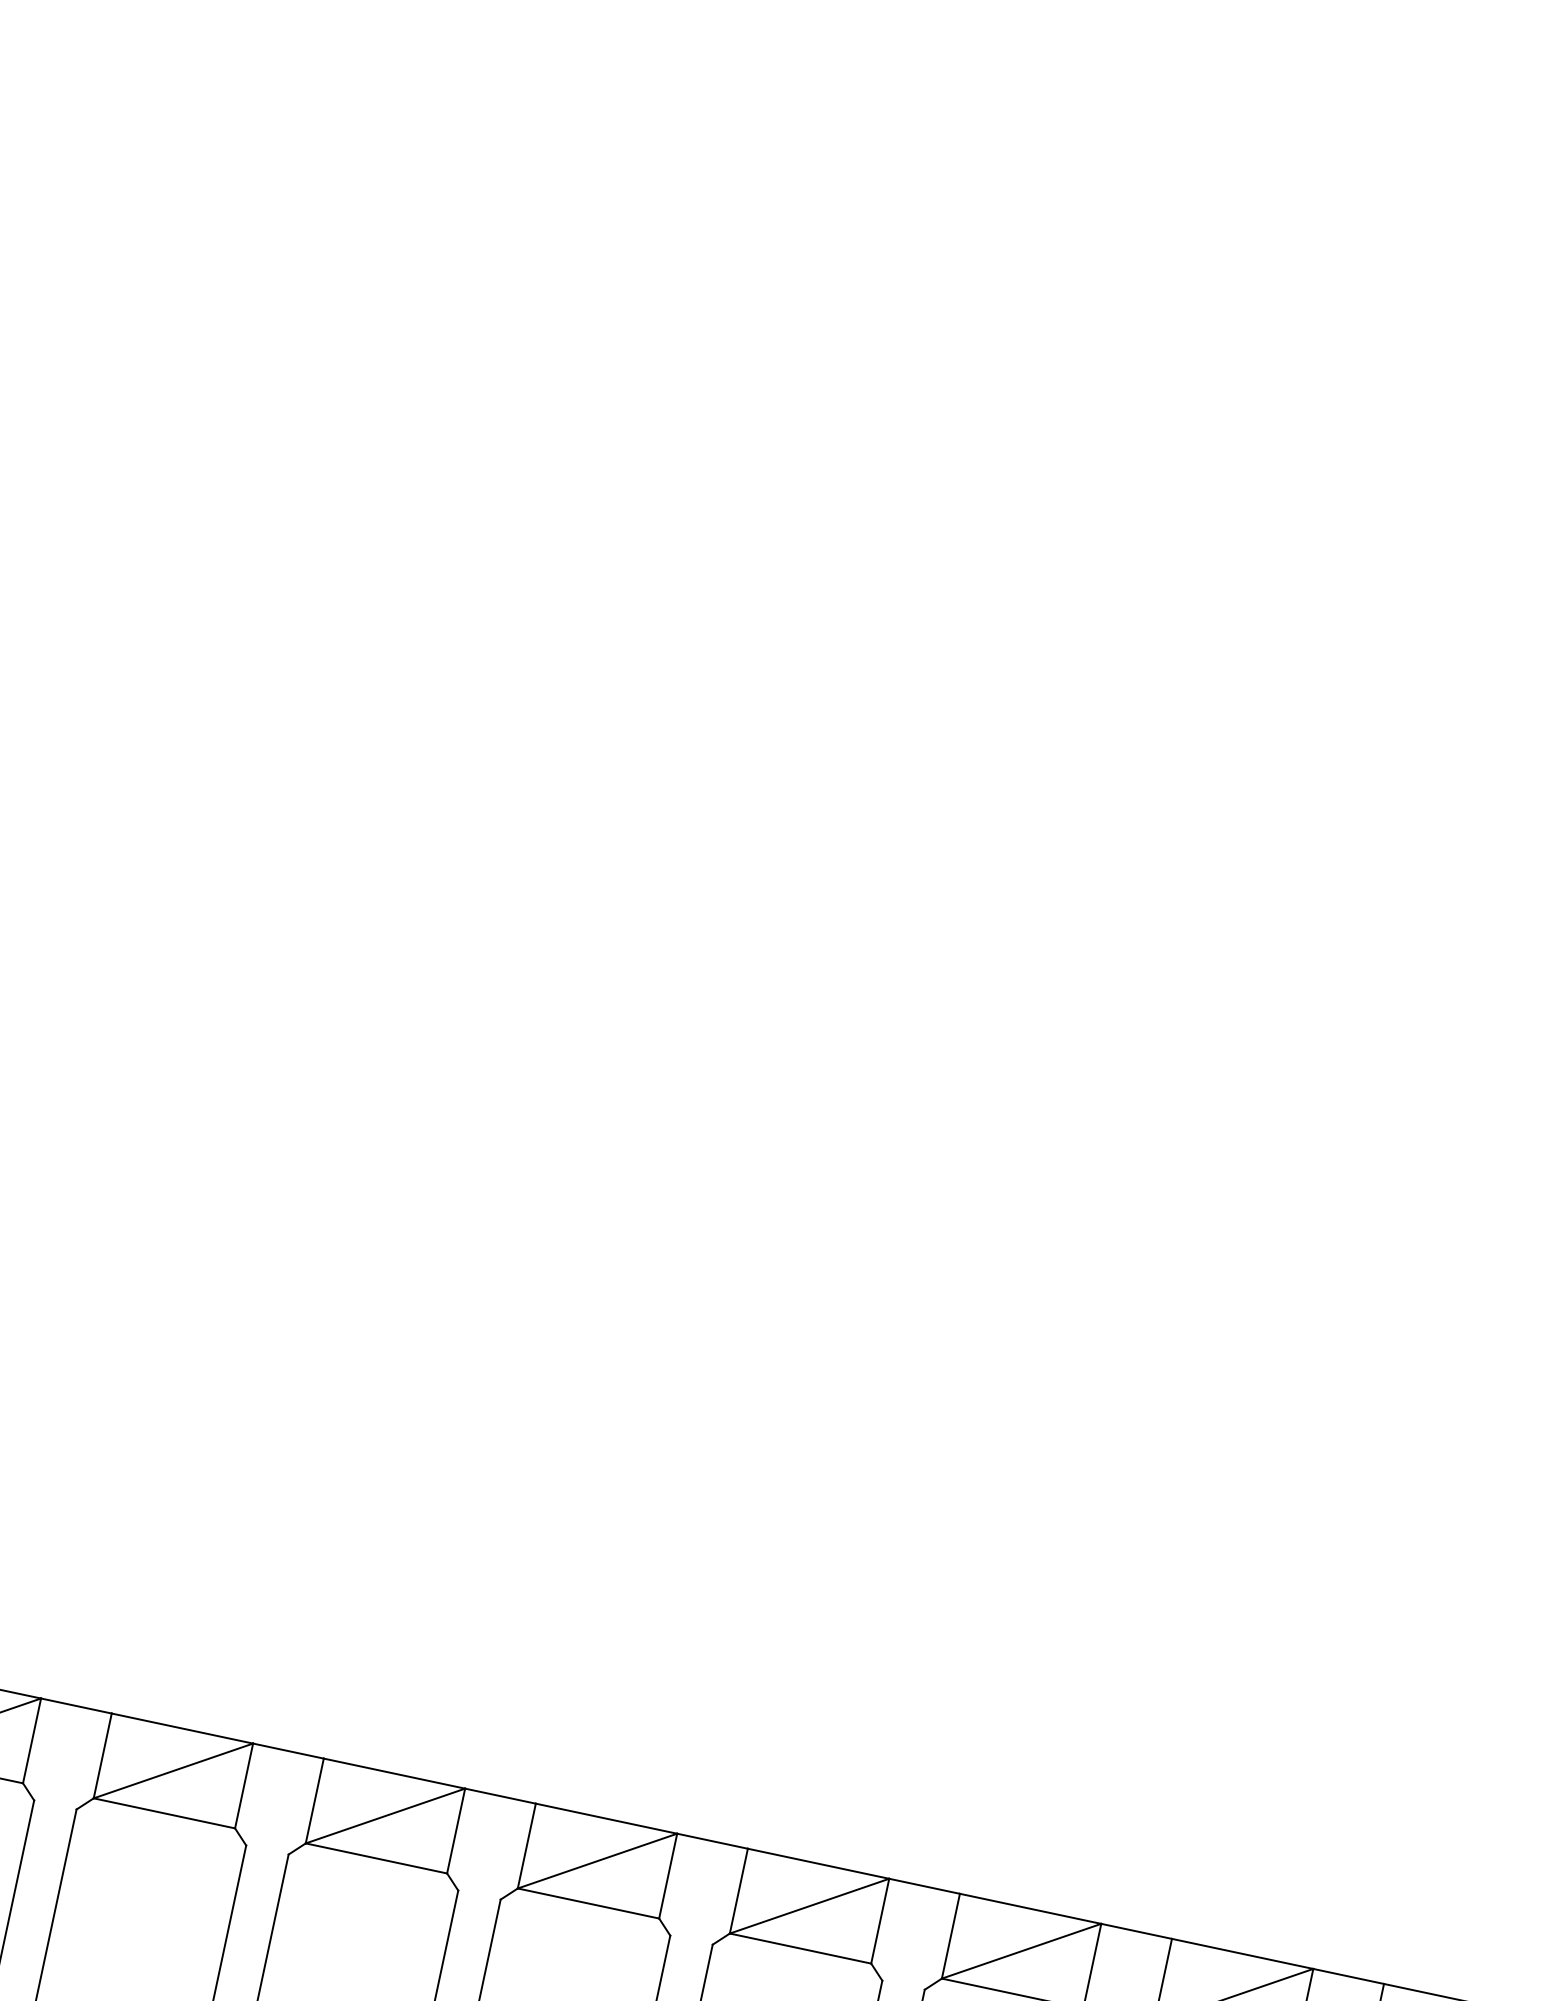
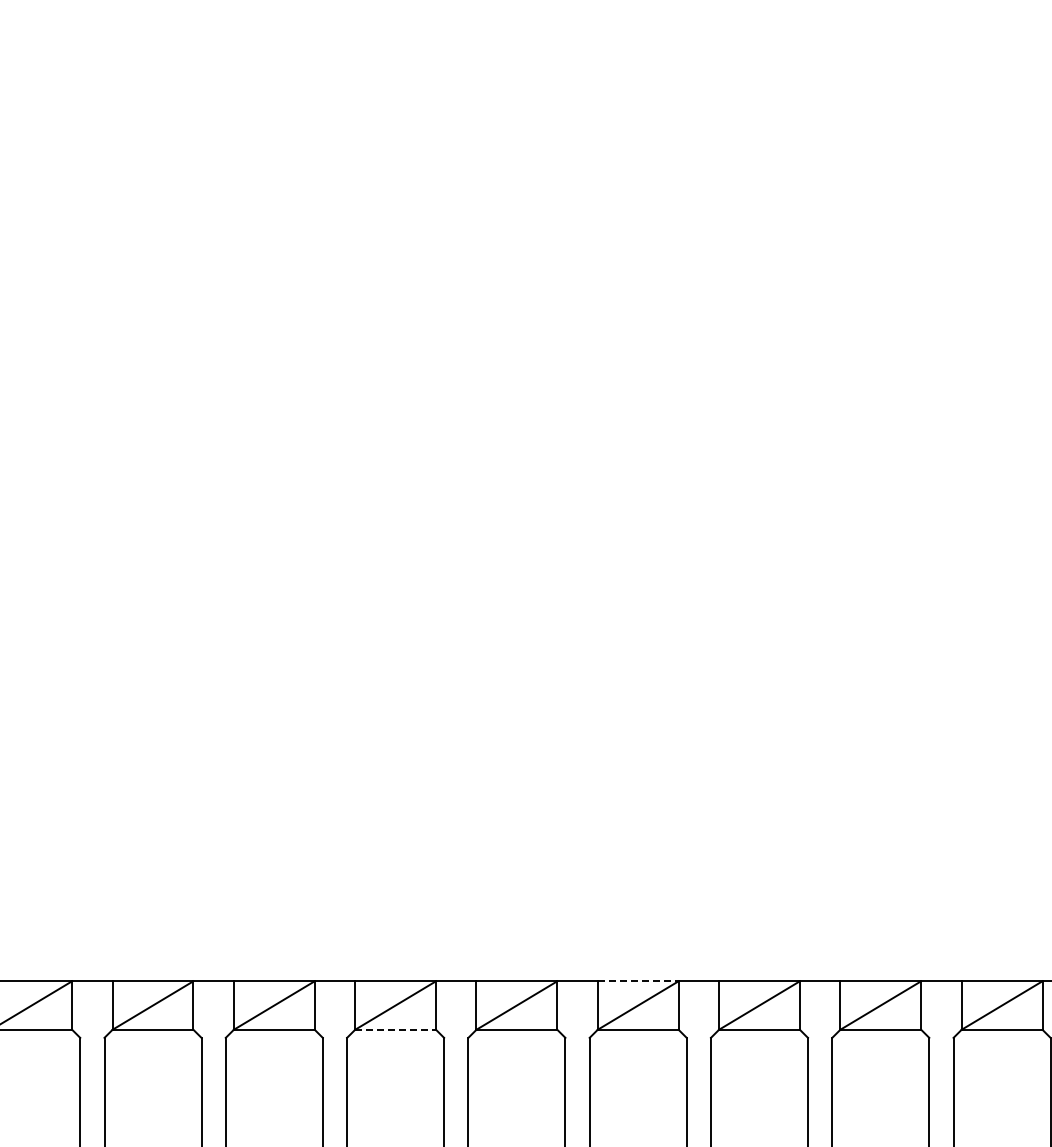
line: (166, 1813) -> (396, 1029), solid -> dashed
line: (606, 1819) -> (638, 981), solid -> dashed

